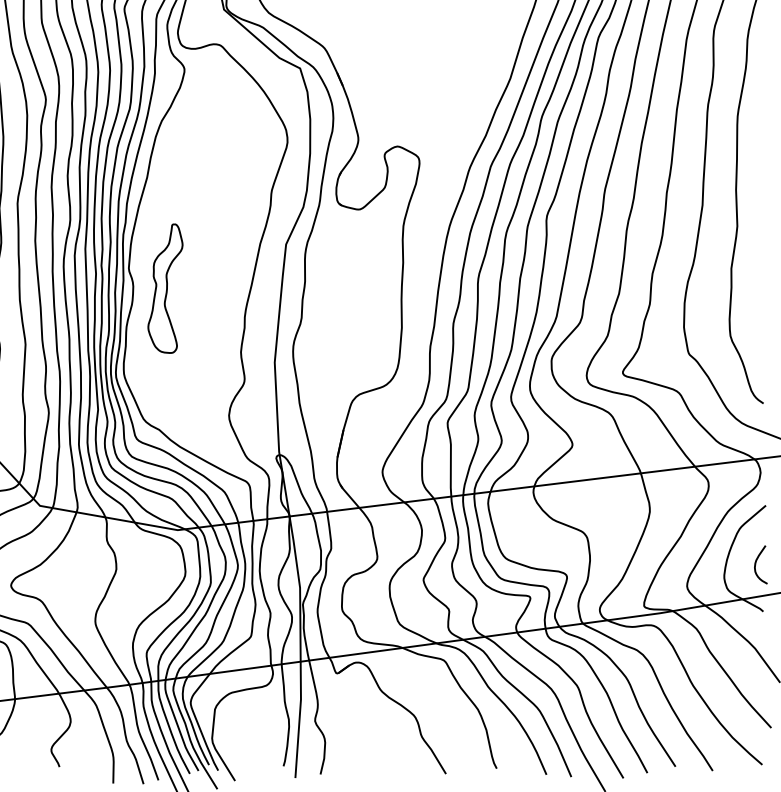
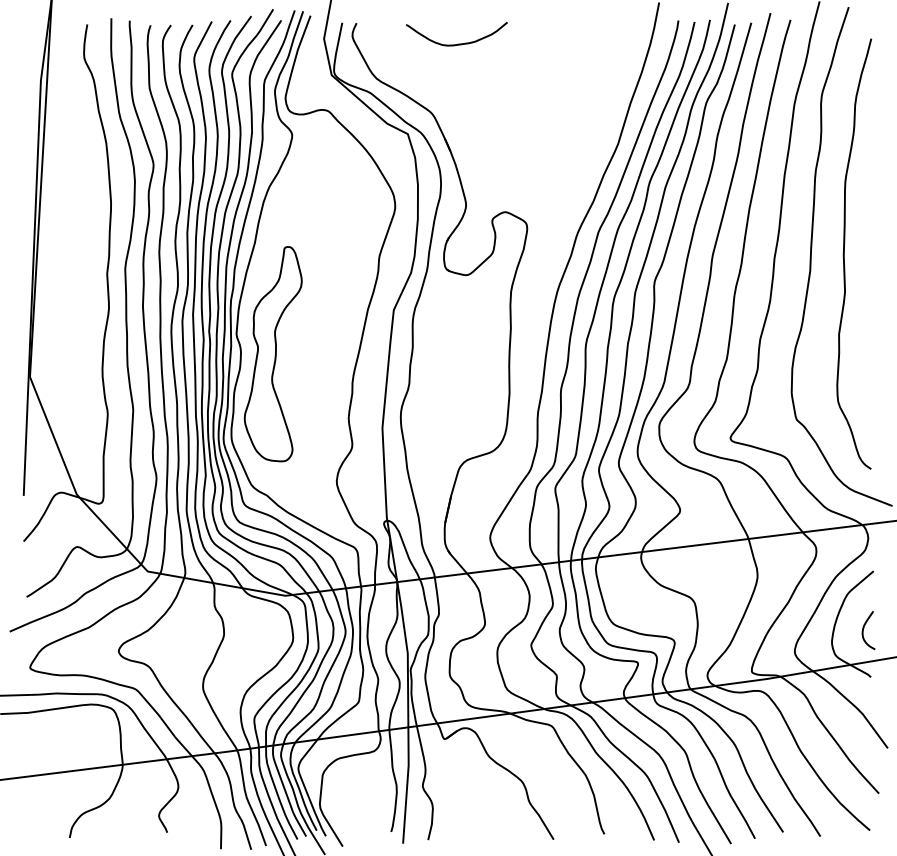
part: (164, 288) -> (272, 354), size x1.67

